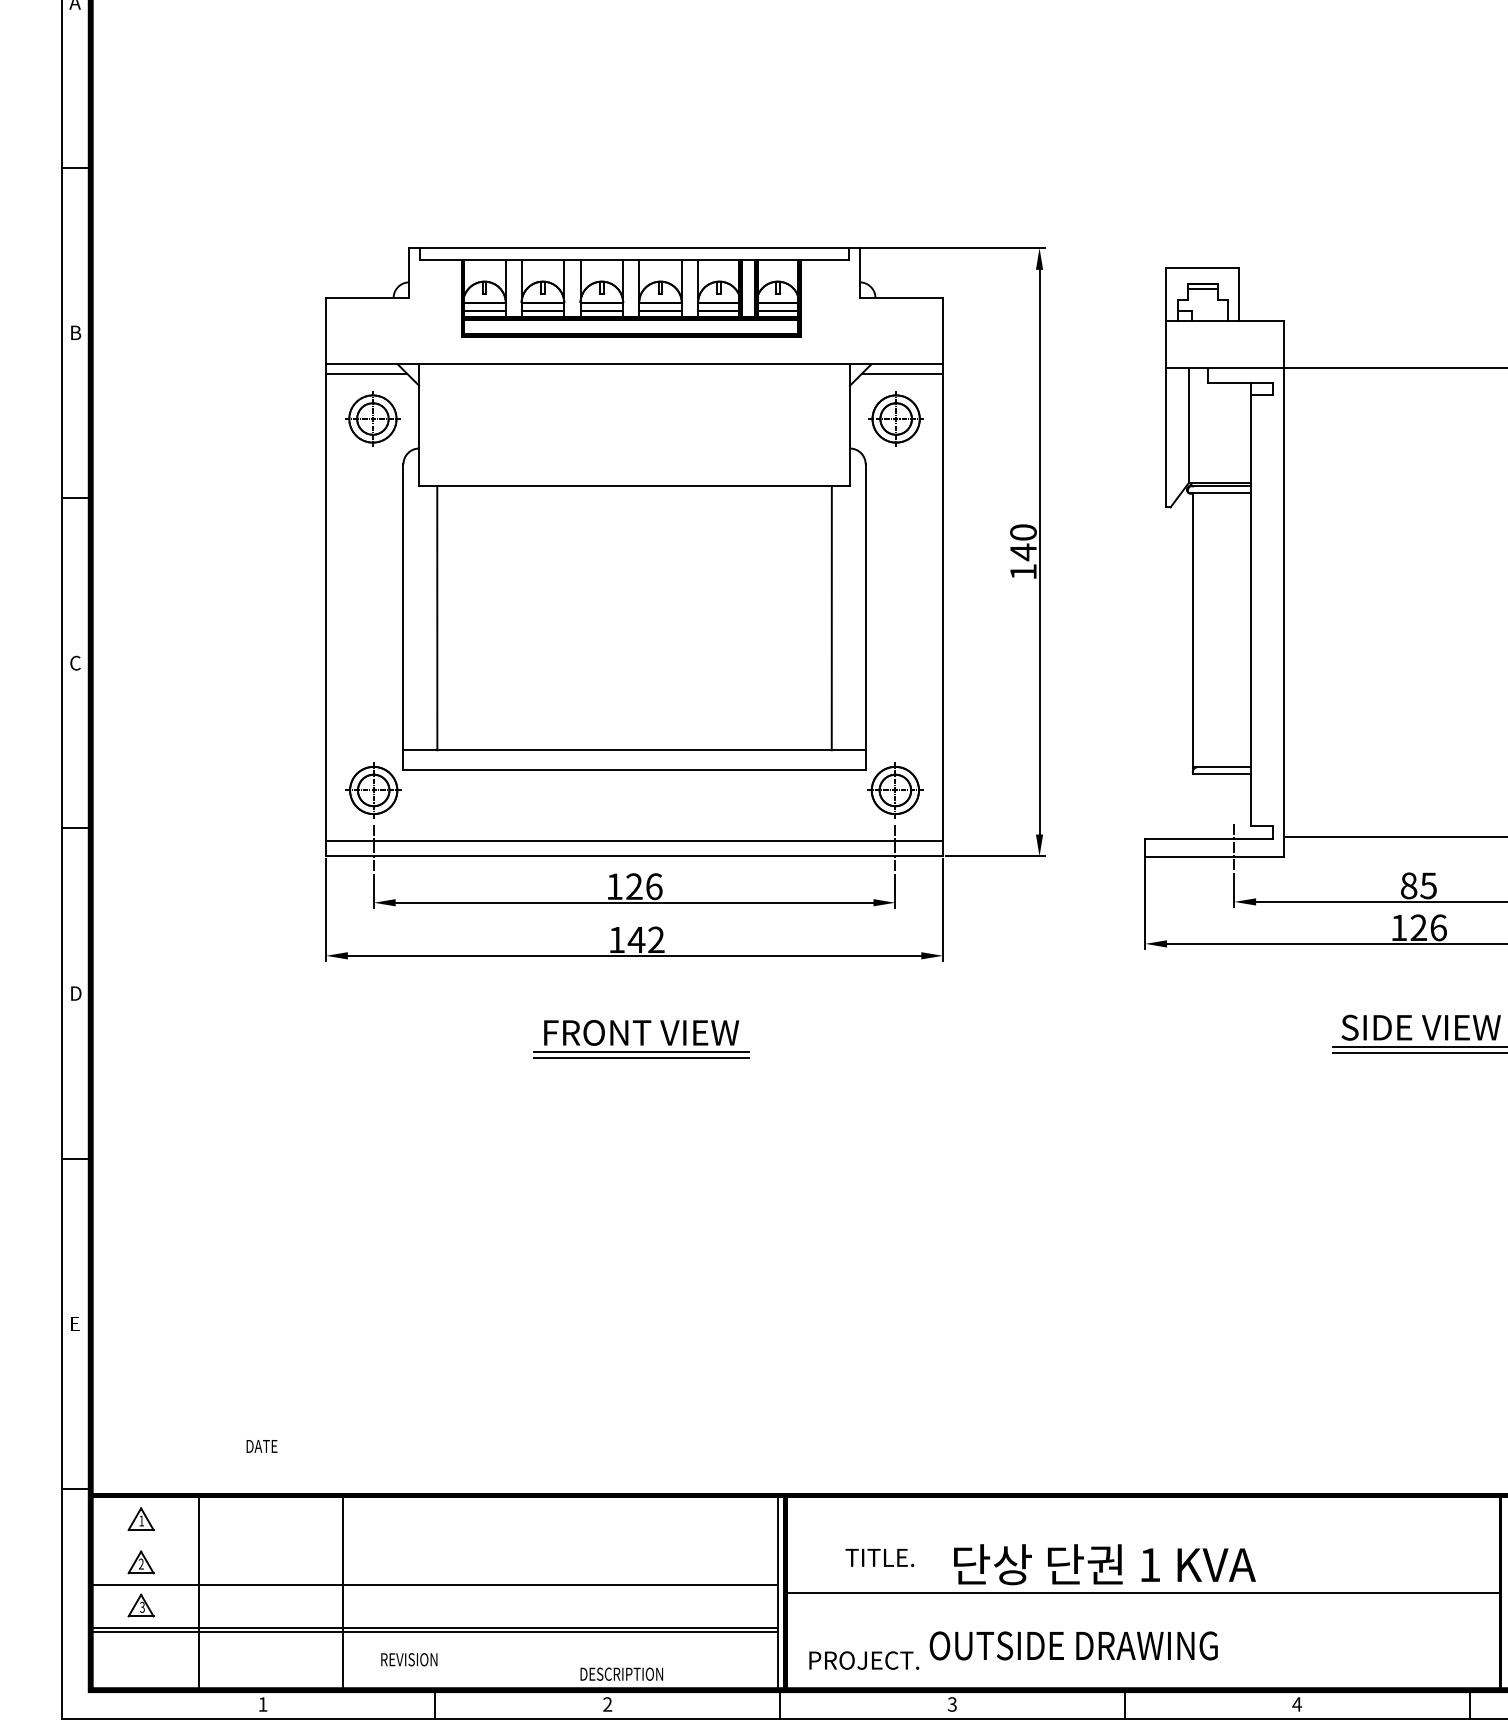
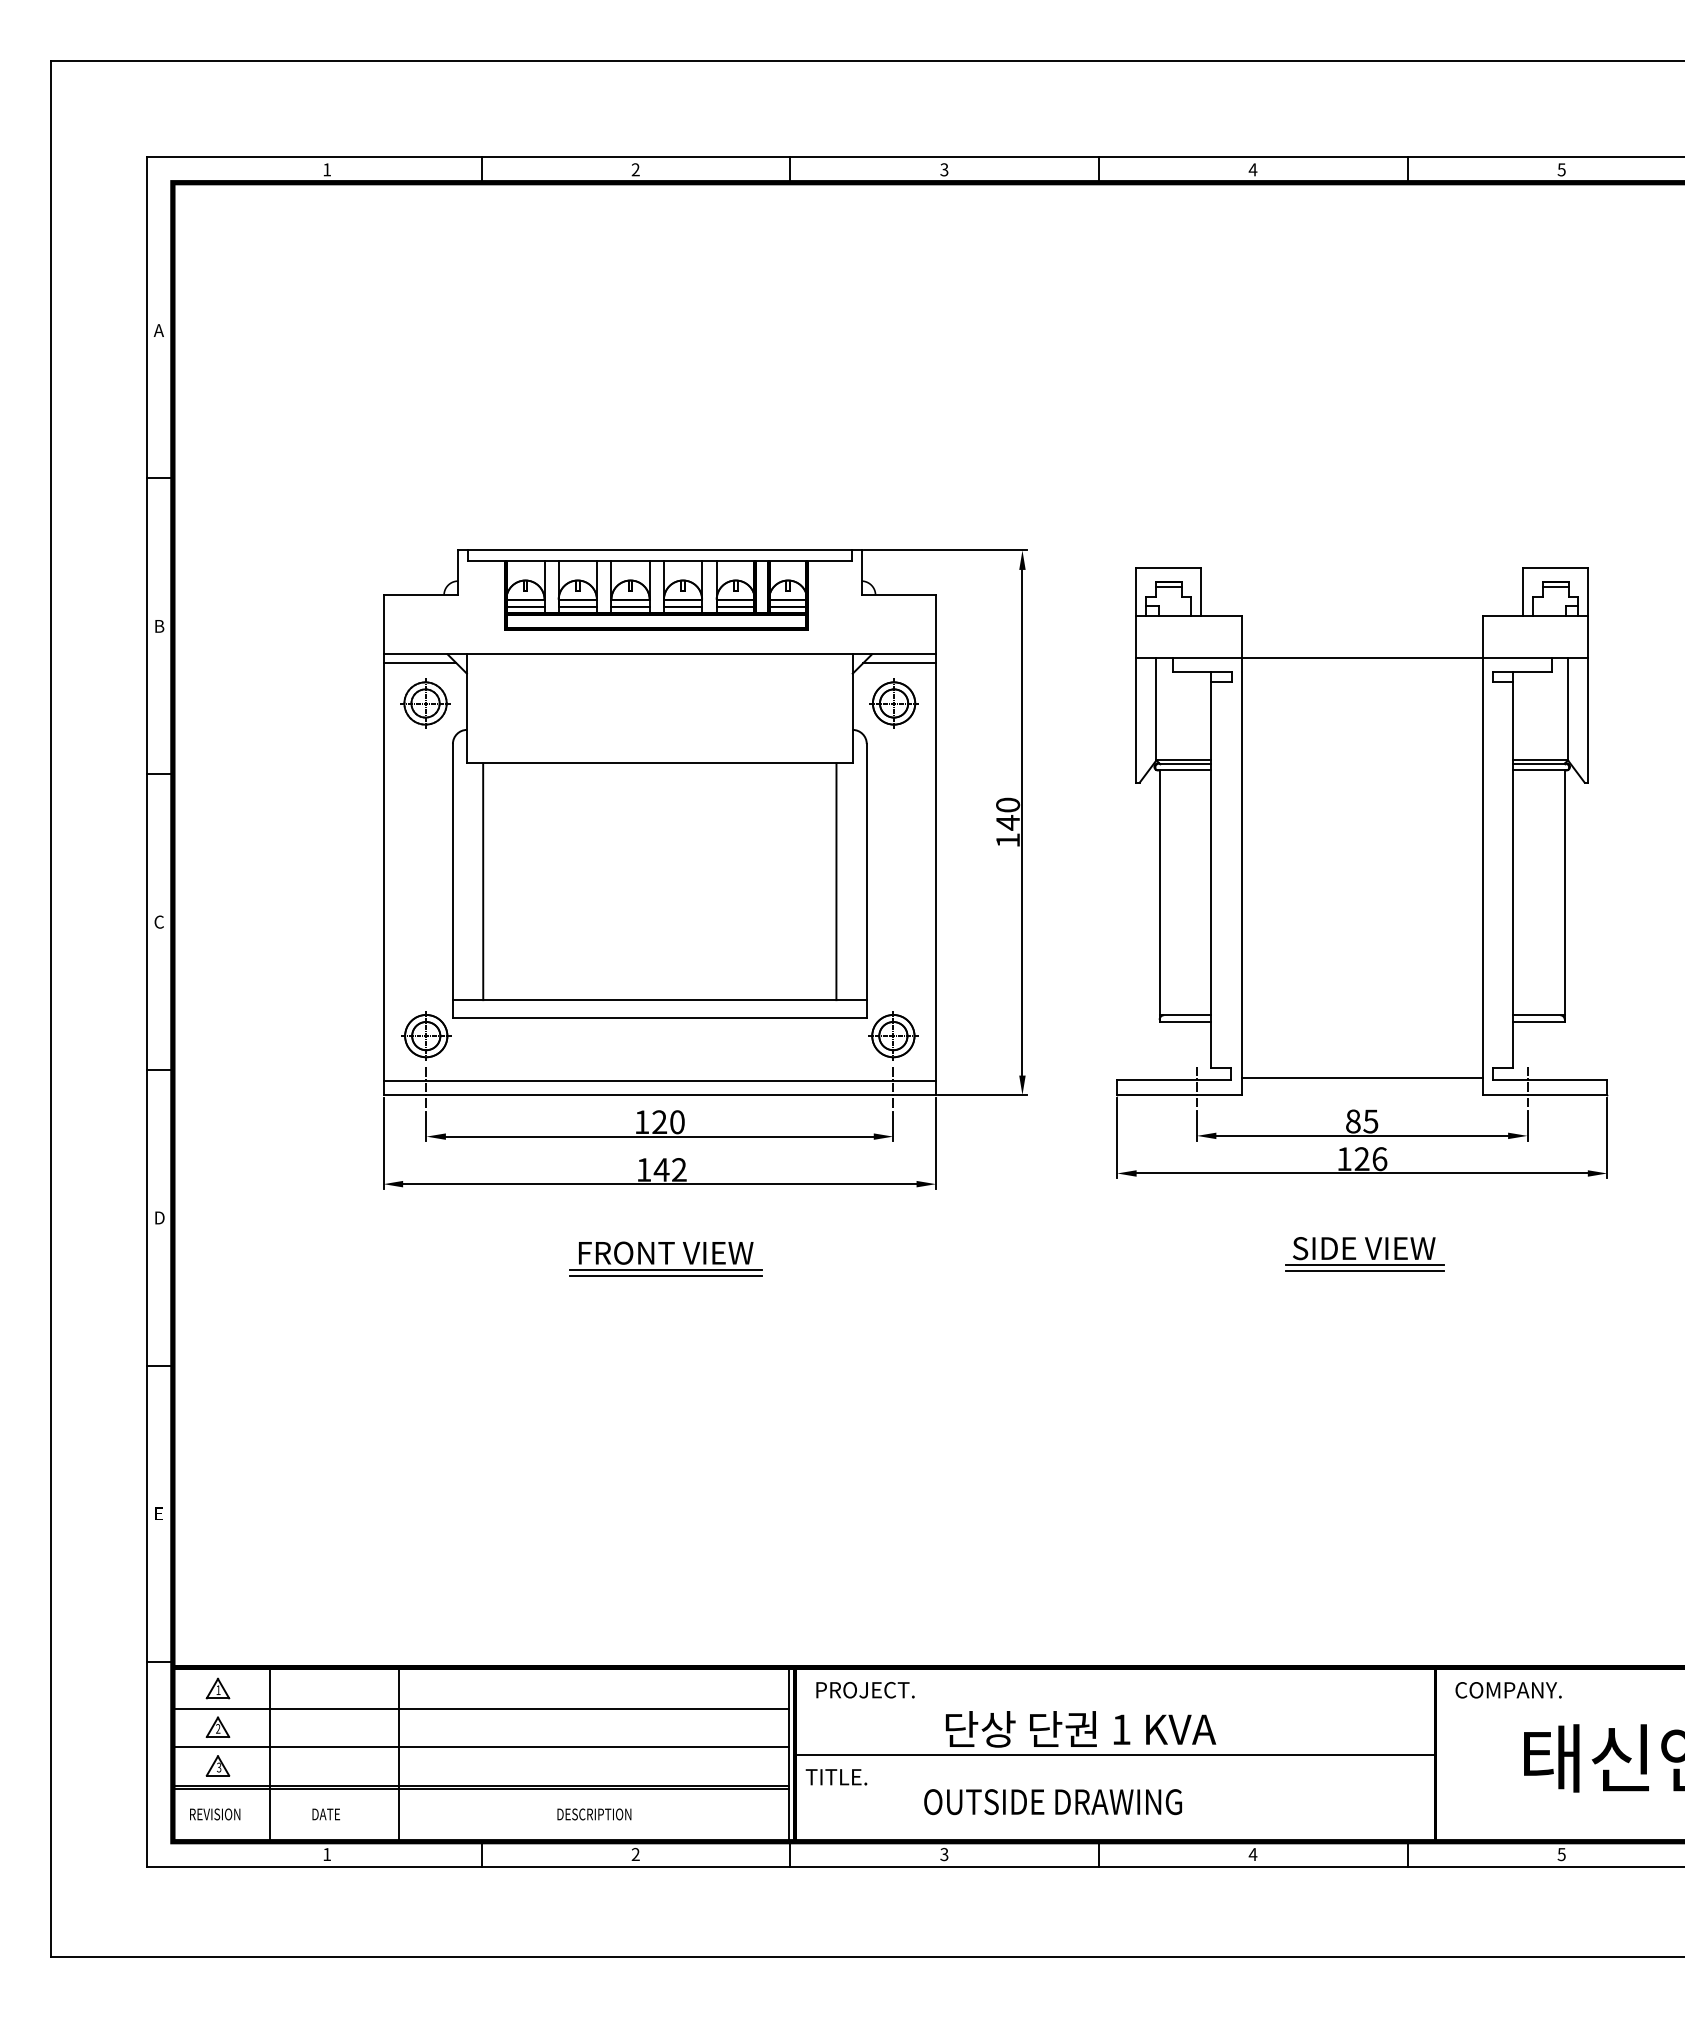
text: (654, 886) -> (677, 1122), 126 -> 120
text: (262, 1446) -> (326, 1814), moved
line: (434, 1541) -> (480, 1708), added
text: (879, 1558) -> (836, 1777), moved
text: (409, 1659) -> (215, 1814), moved
text: (864, 1660) -> (865, 1690), moved
text: (621, 1674) -> (594, 1814), moved

